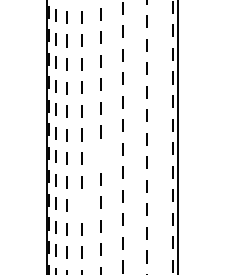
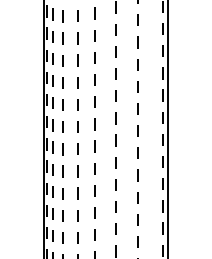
line: (100, 155) -> (94, 146), added
line: (81, 205) -> (76, 193), added

